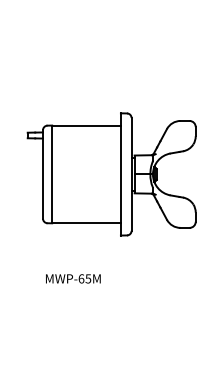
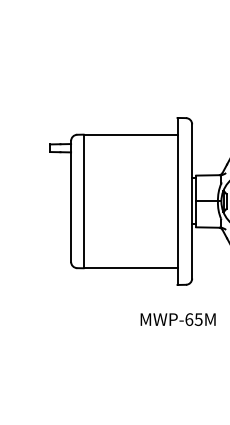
text: (73, 278) -> (178, 319), moved

